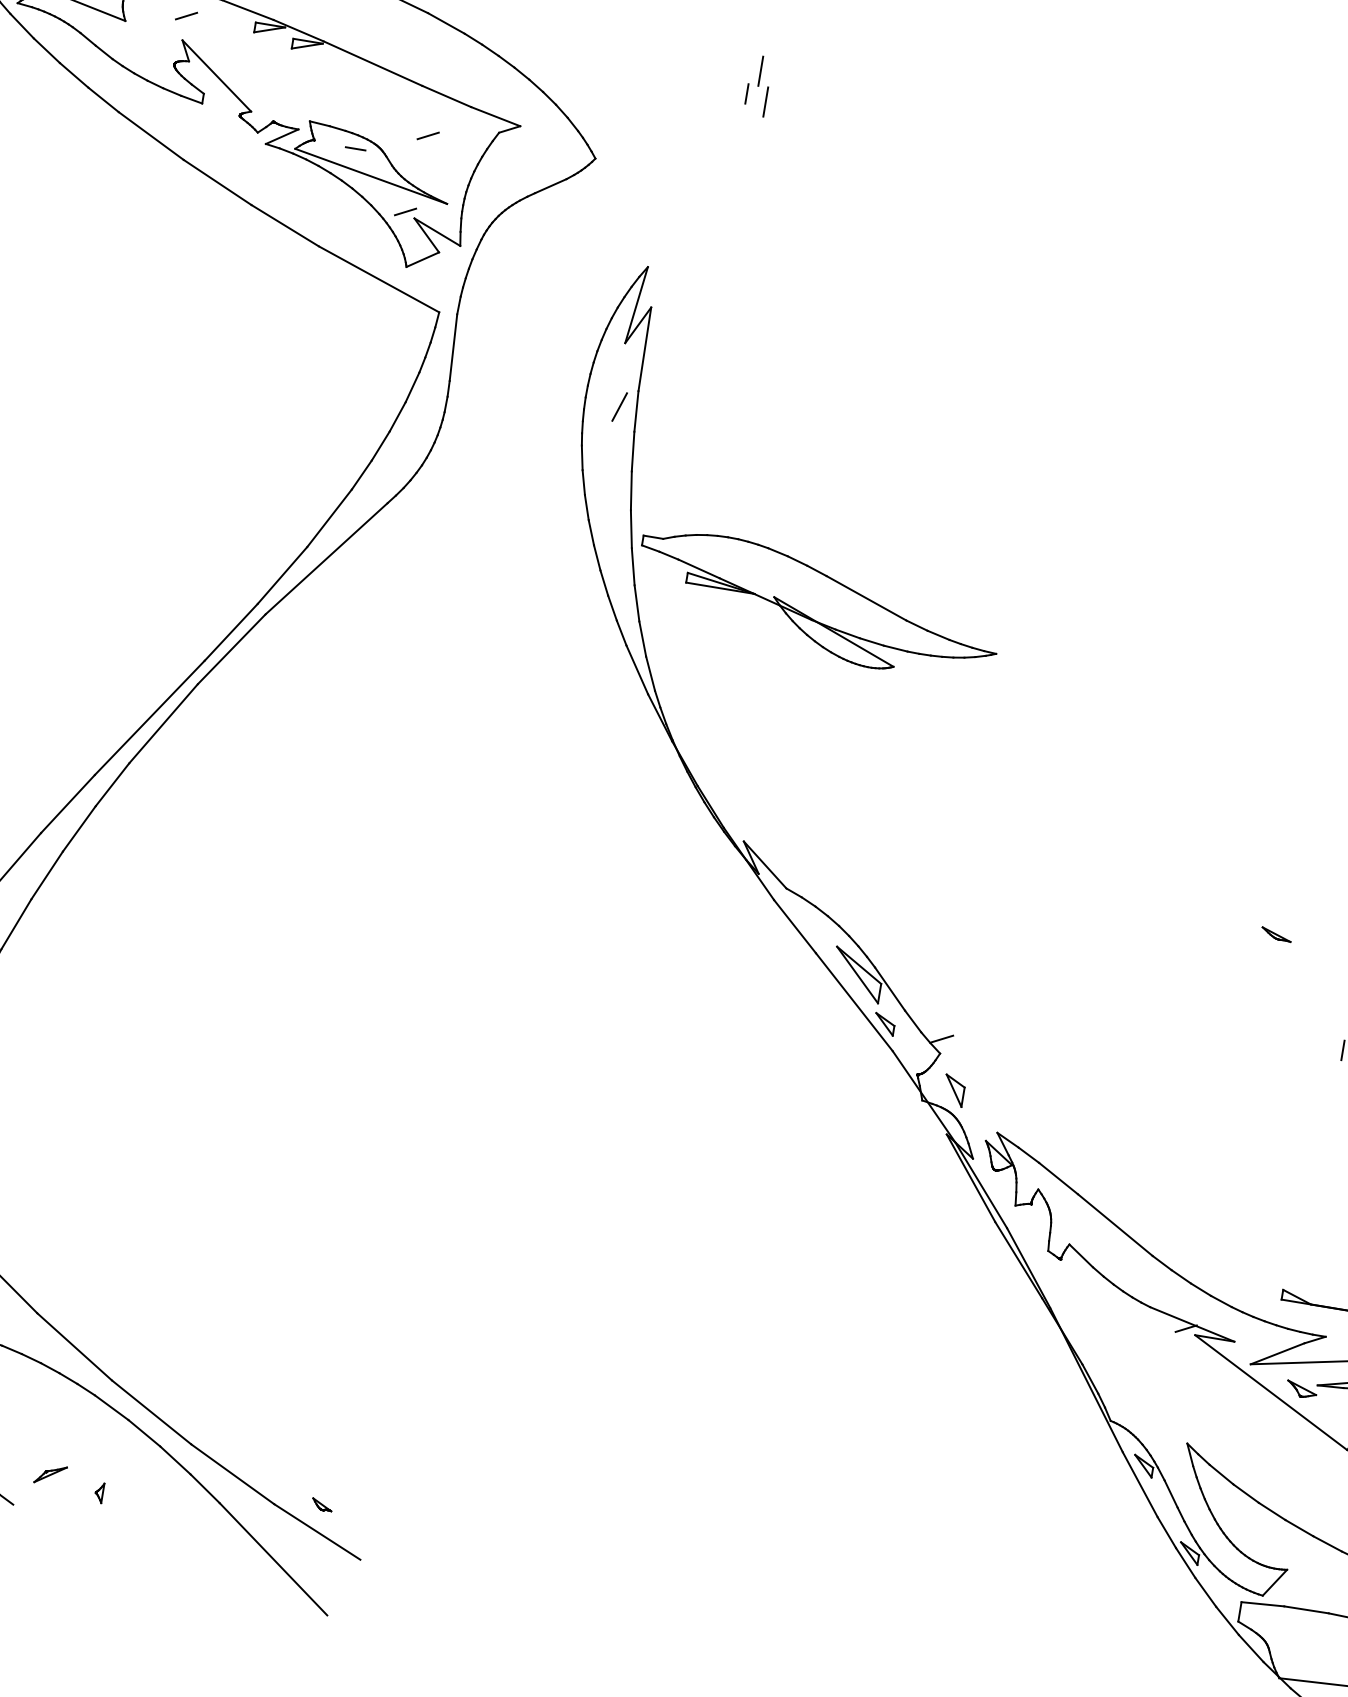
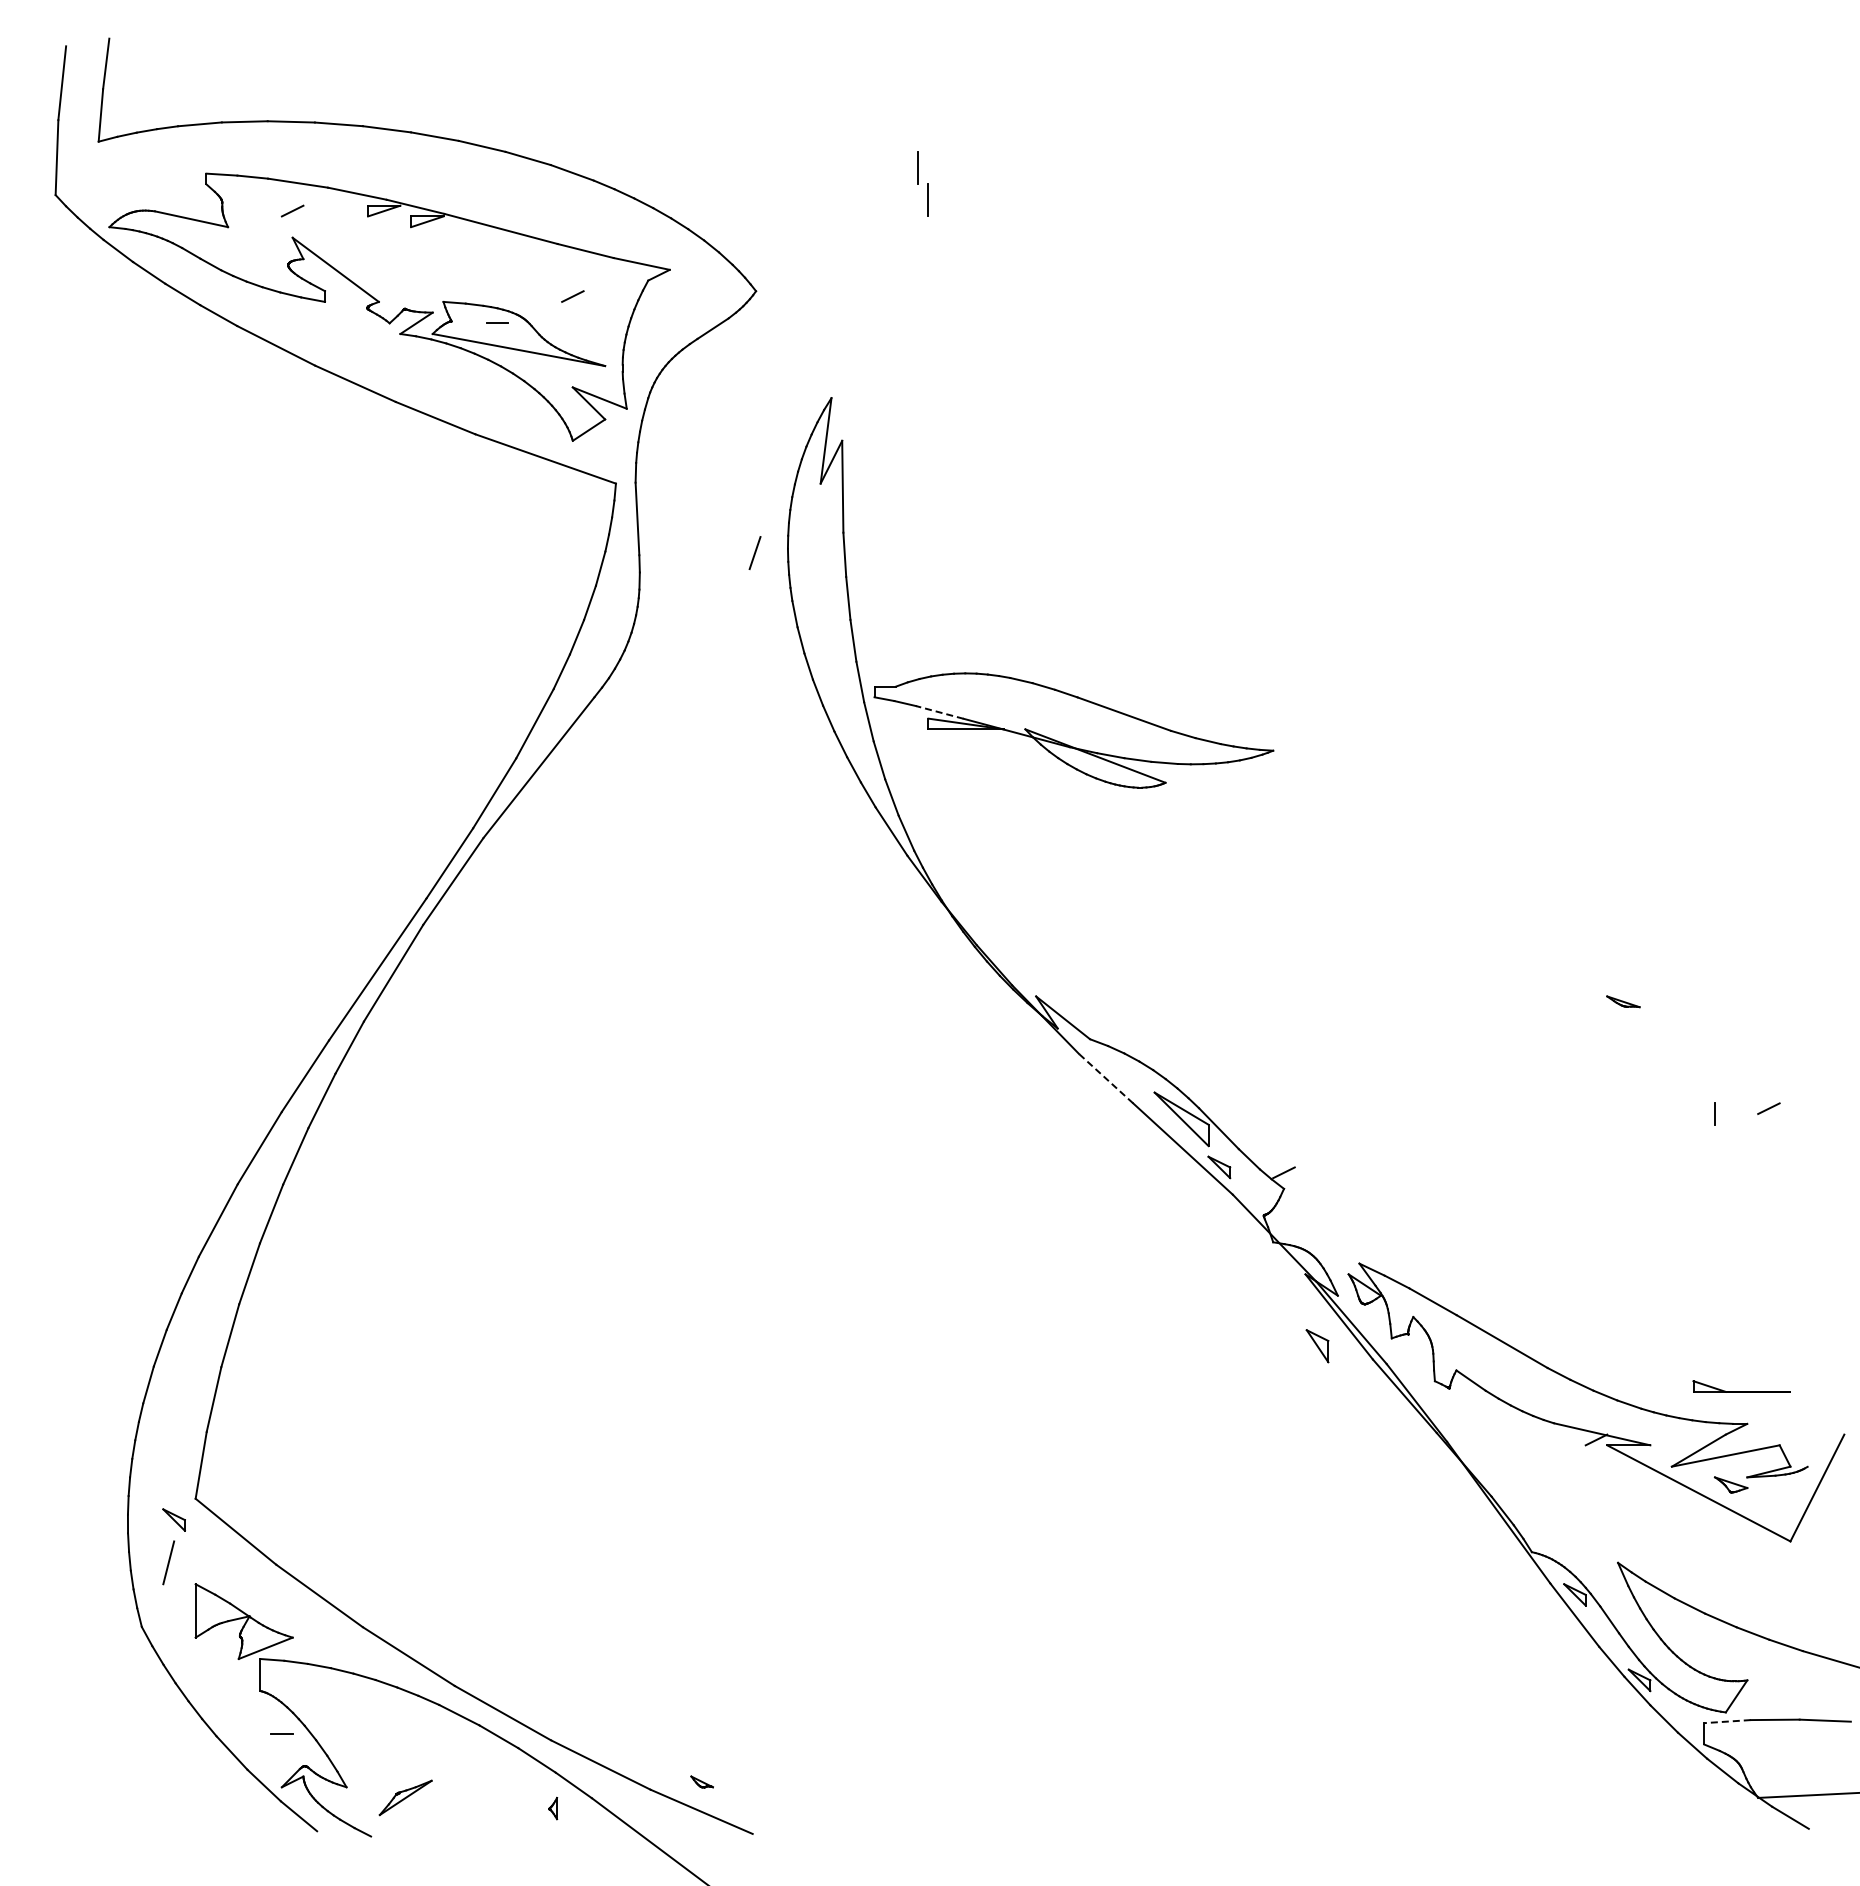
line: (746, 93) -> (906, 194), removed
line: (405, 211) -> (561, 381), removed
line: (619, 406) -> (754, 552), moved
line: (698, 568) -> (939, 712), solid -> dashed
line: (795, 926) -> (1106, 1078), solid -> dashed
part: (953, 1090) -> (1317, 1346), moved
part: (50, 1474) -> (405, 1797), size x1.6
part: (99, 1492) -> (553, 1808), moved
line: (1262, 1604) -> (1726, 1721), solid -> dashed

